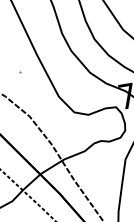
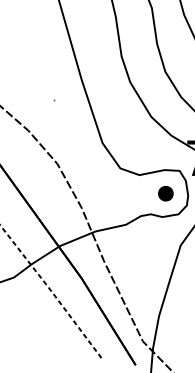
part: (108, 124) -> (165, 193), added

